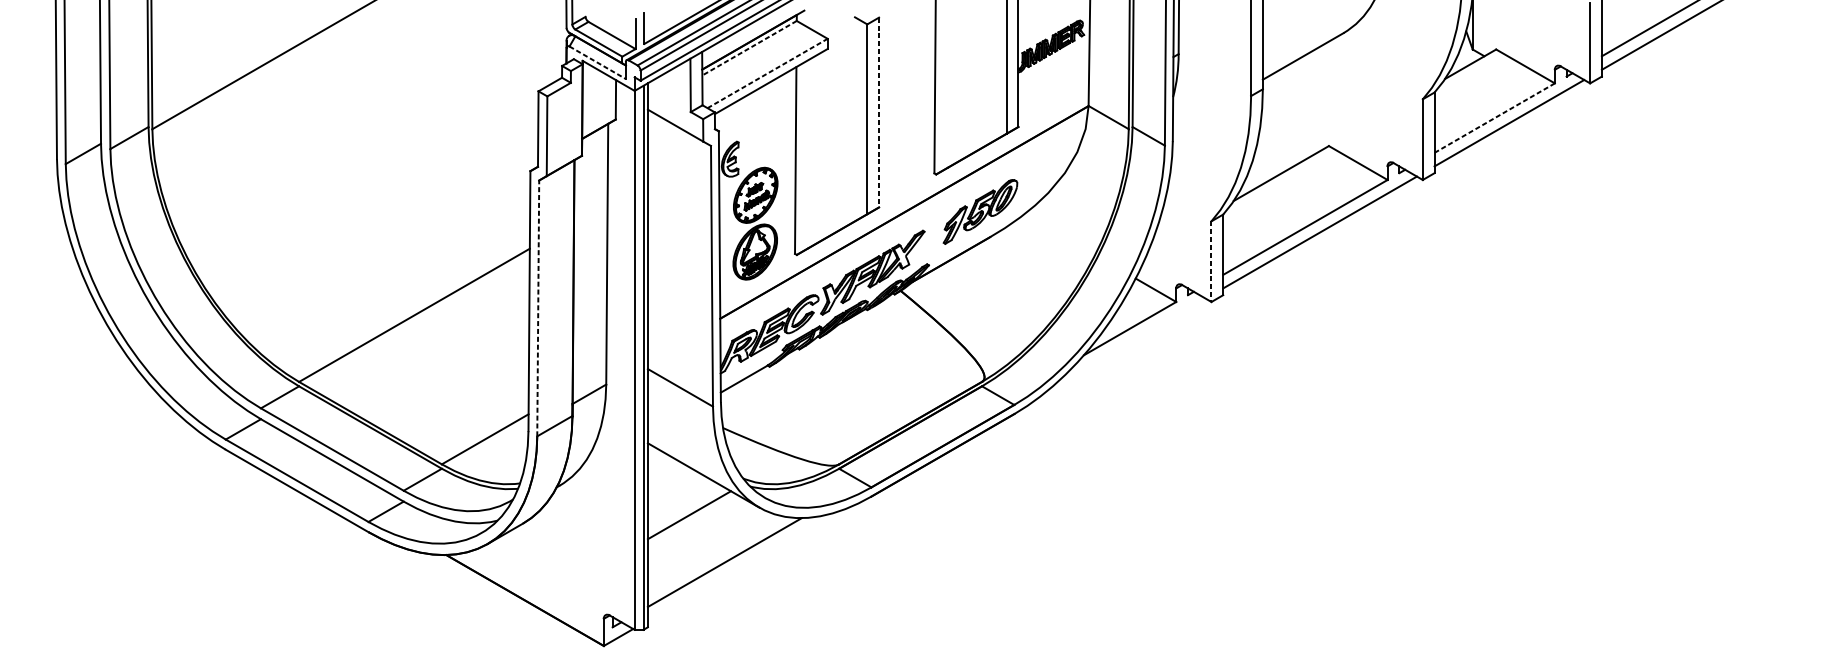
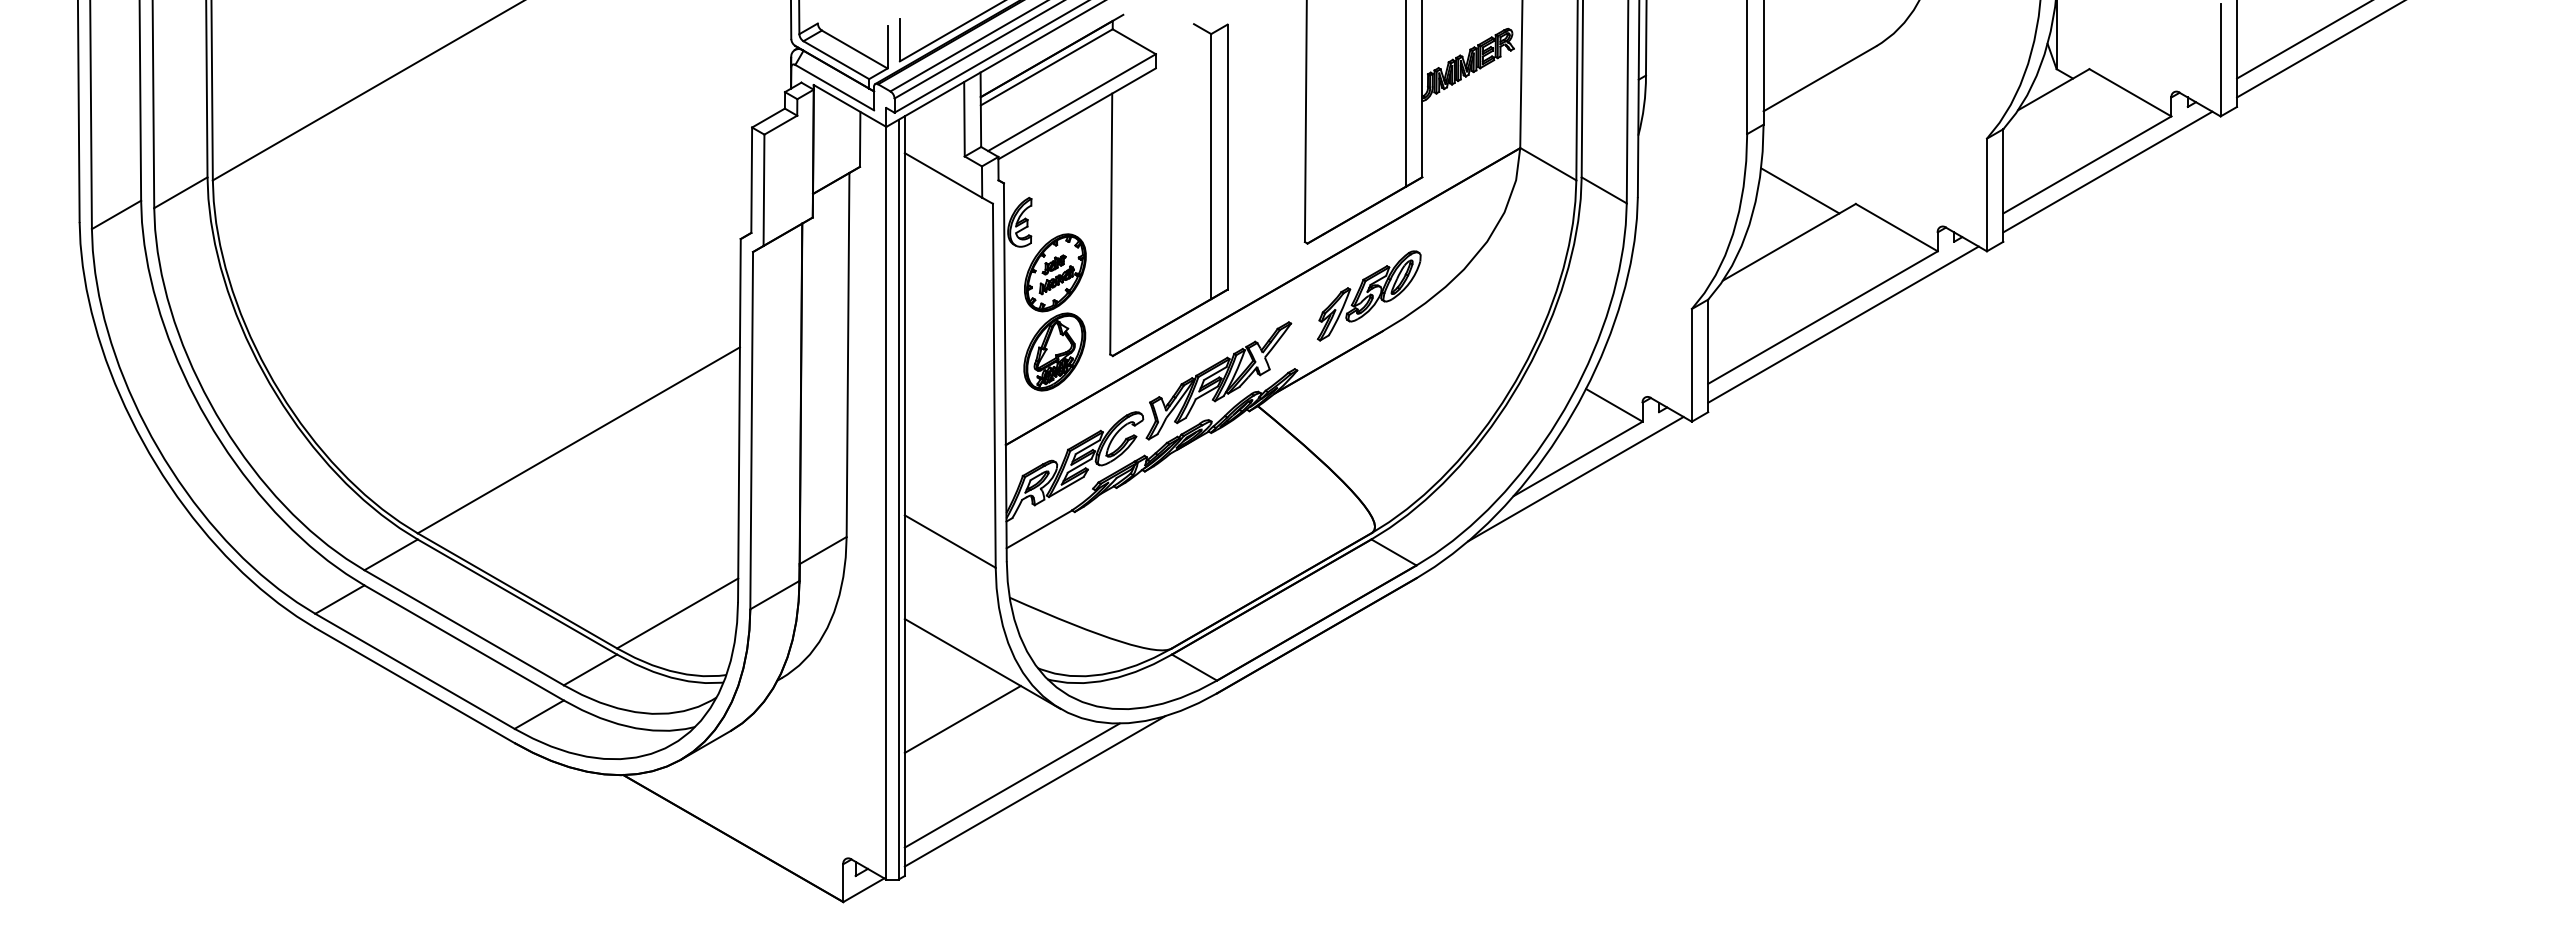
line: (749, 48) -> (1046, 67), dashed -> solid
line: (598, 62) -> (835, 87), dashed -> solid
line: (767, 73) -> (1072, 102), dashed -> solid
line: (878, 112) -> (1227, 157), dashed -> solid
line: (1494, 118) -> (2086, 165), dashed -> solid
line: (1289, 136) -> (1800, 190), added
line: (1211, 261) -> (1691, 365), dashed -> solid
line: (538, 308) -> (751, 430), dashed -> solid
line: (1128, 342) -> (1575, 478), added
line: (740, 566) -> (1034, 791), added

